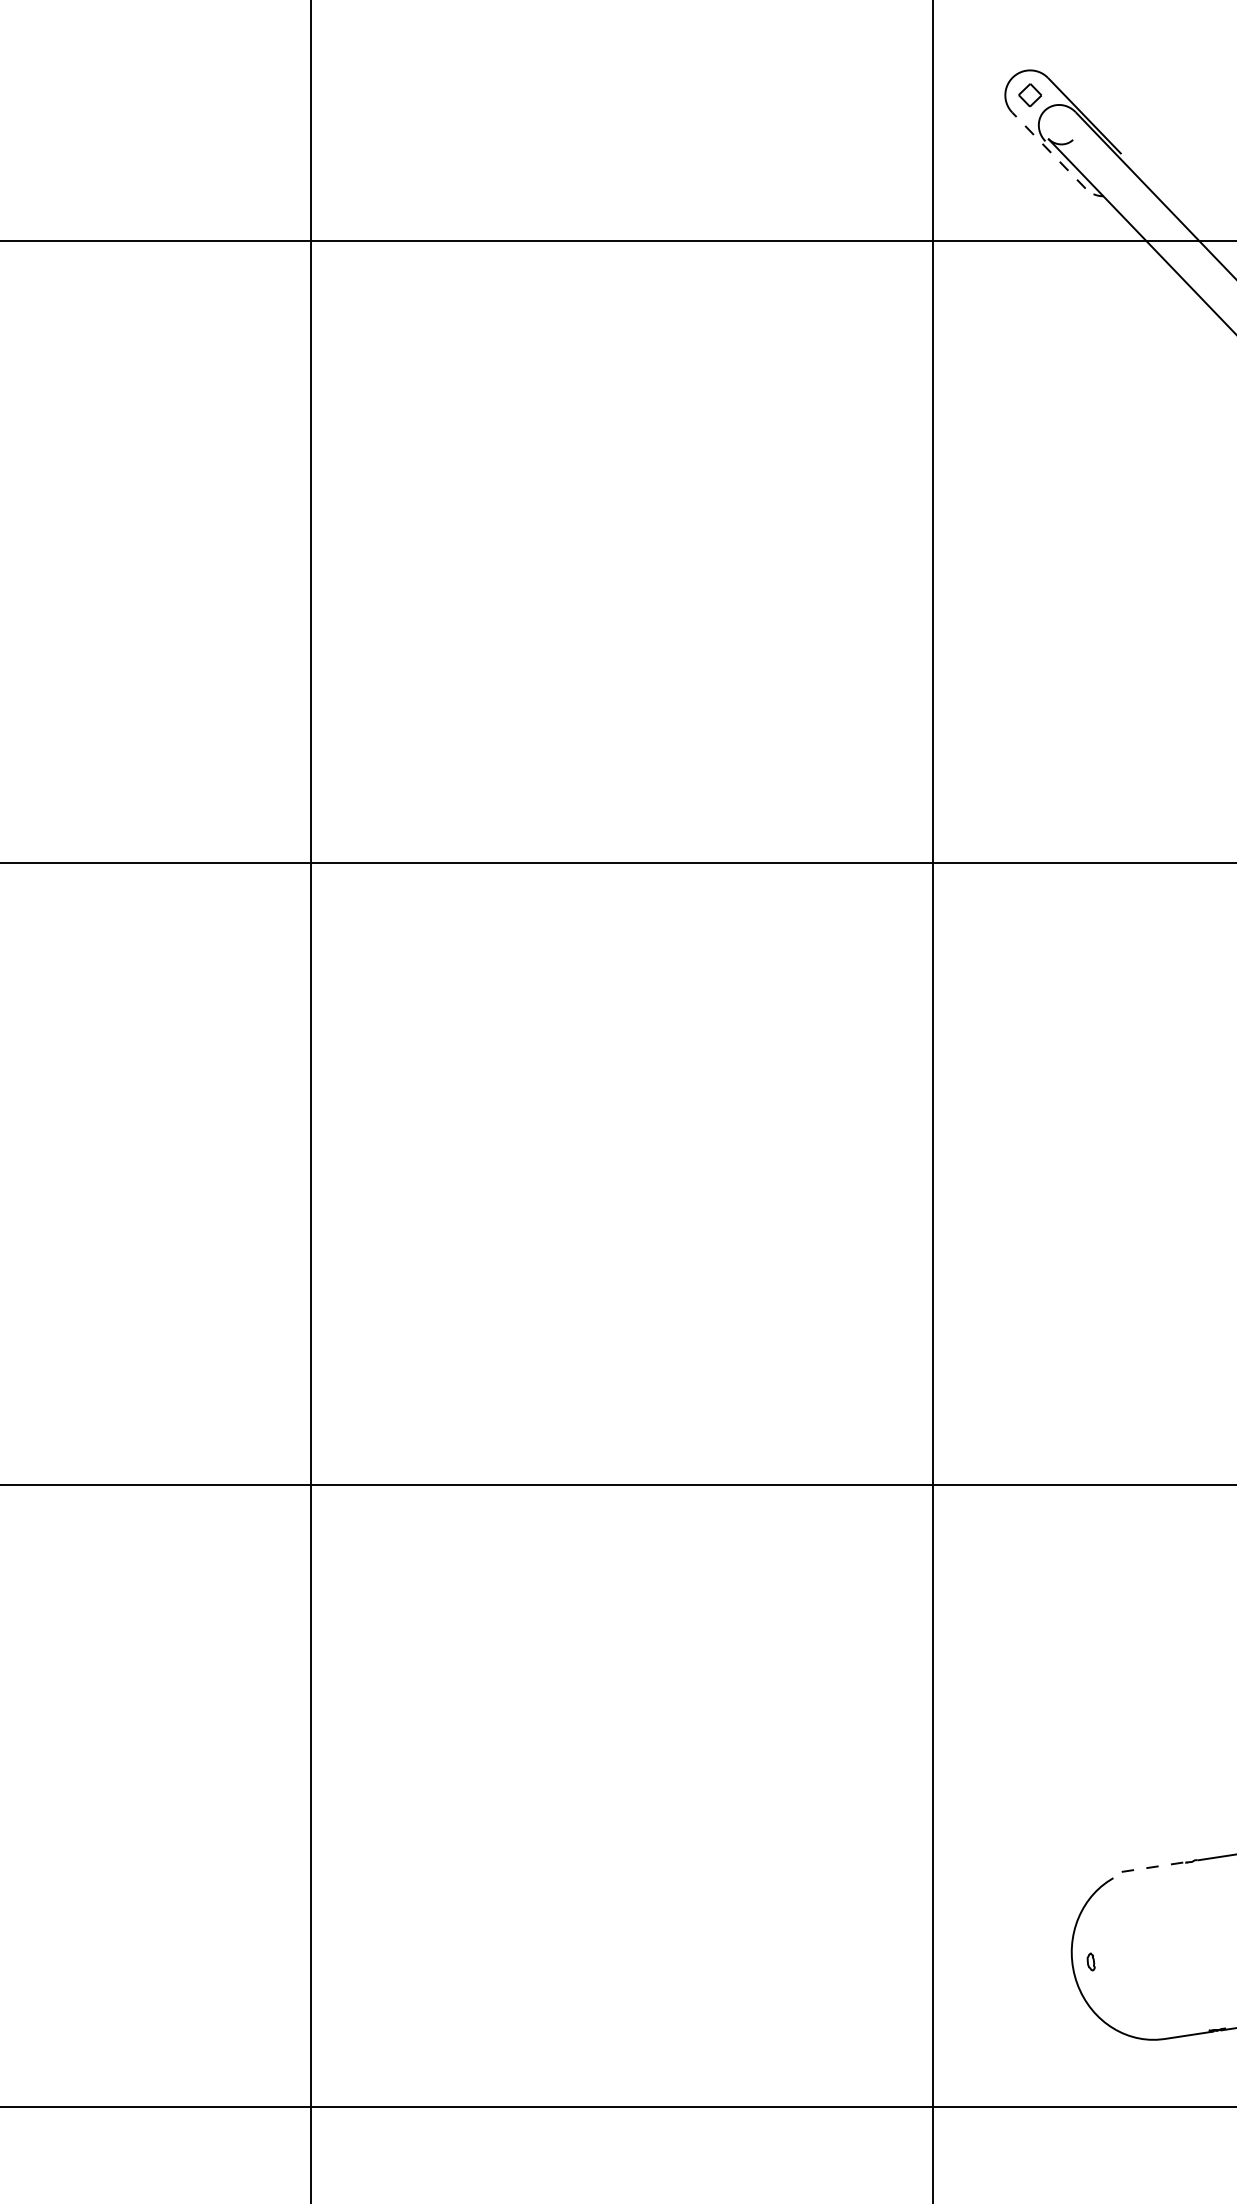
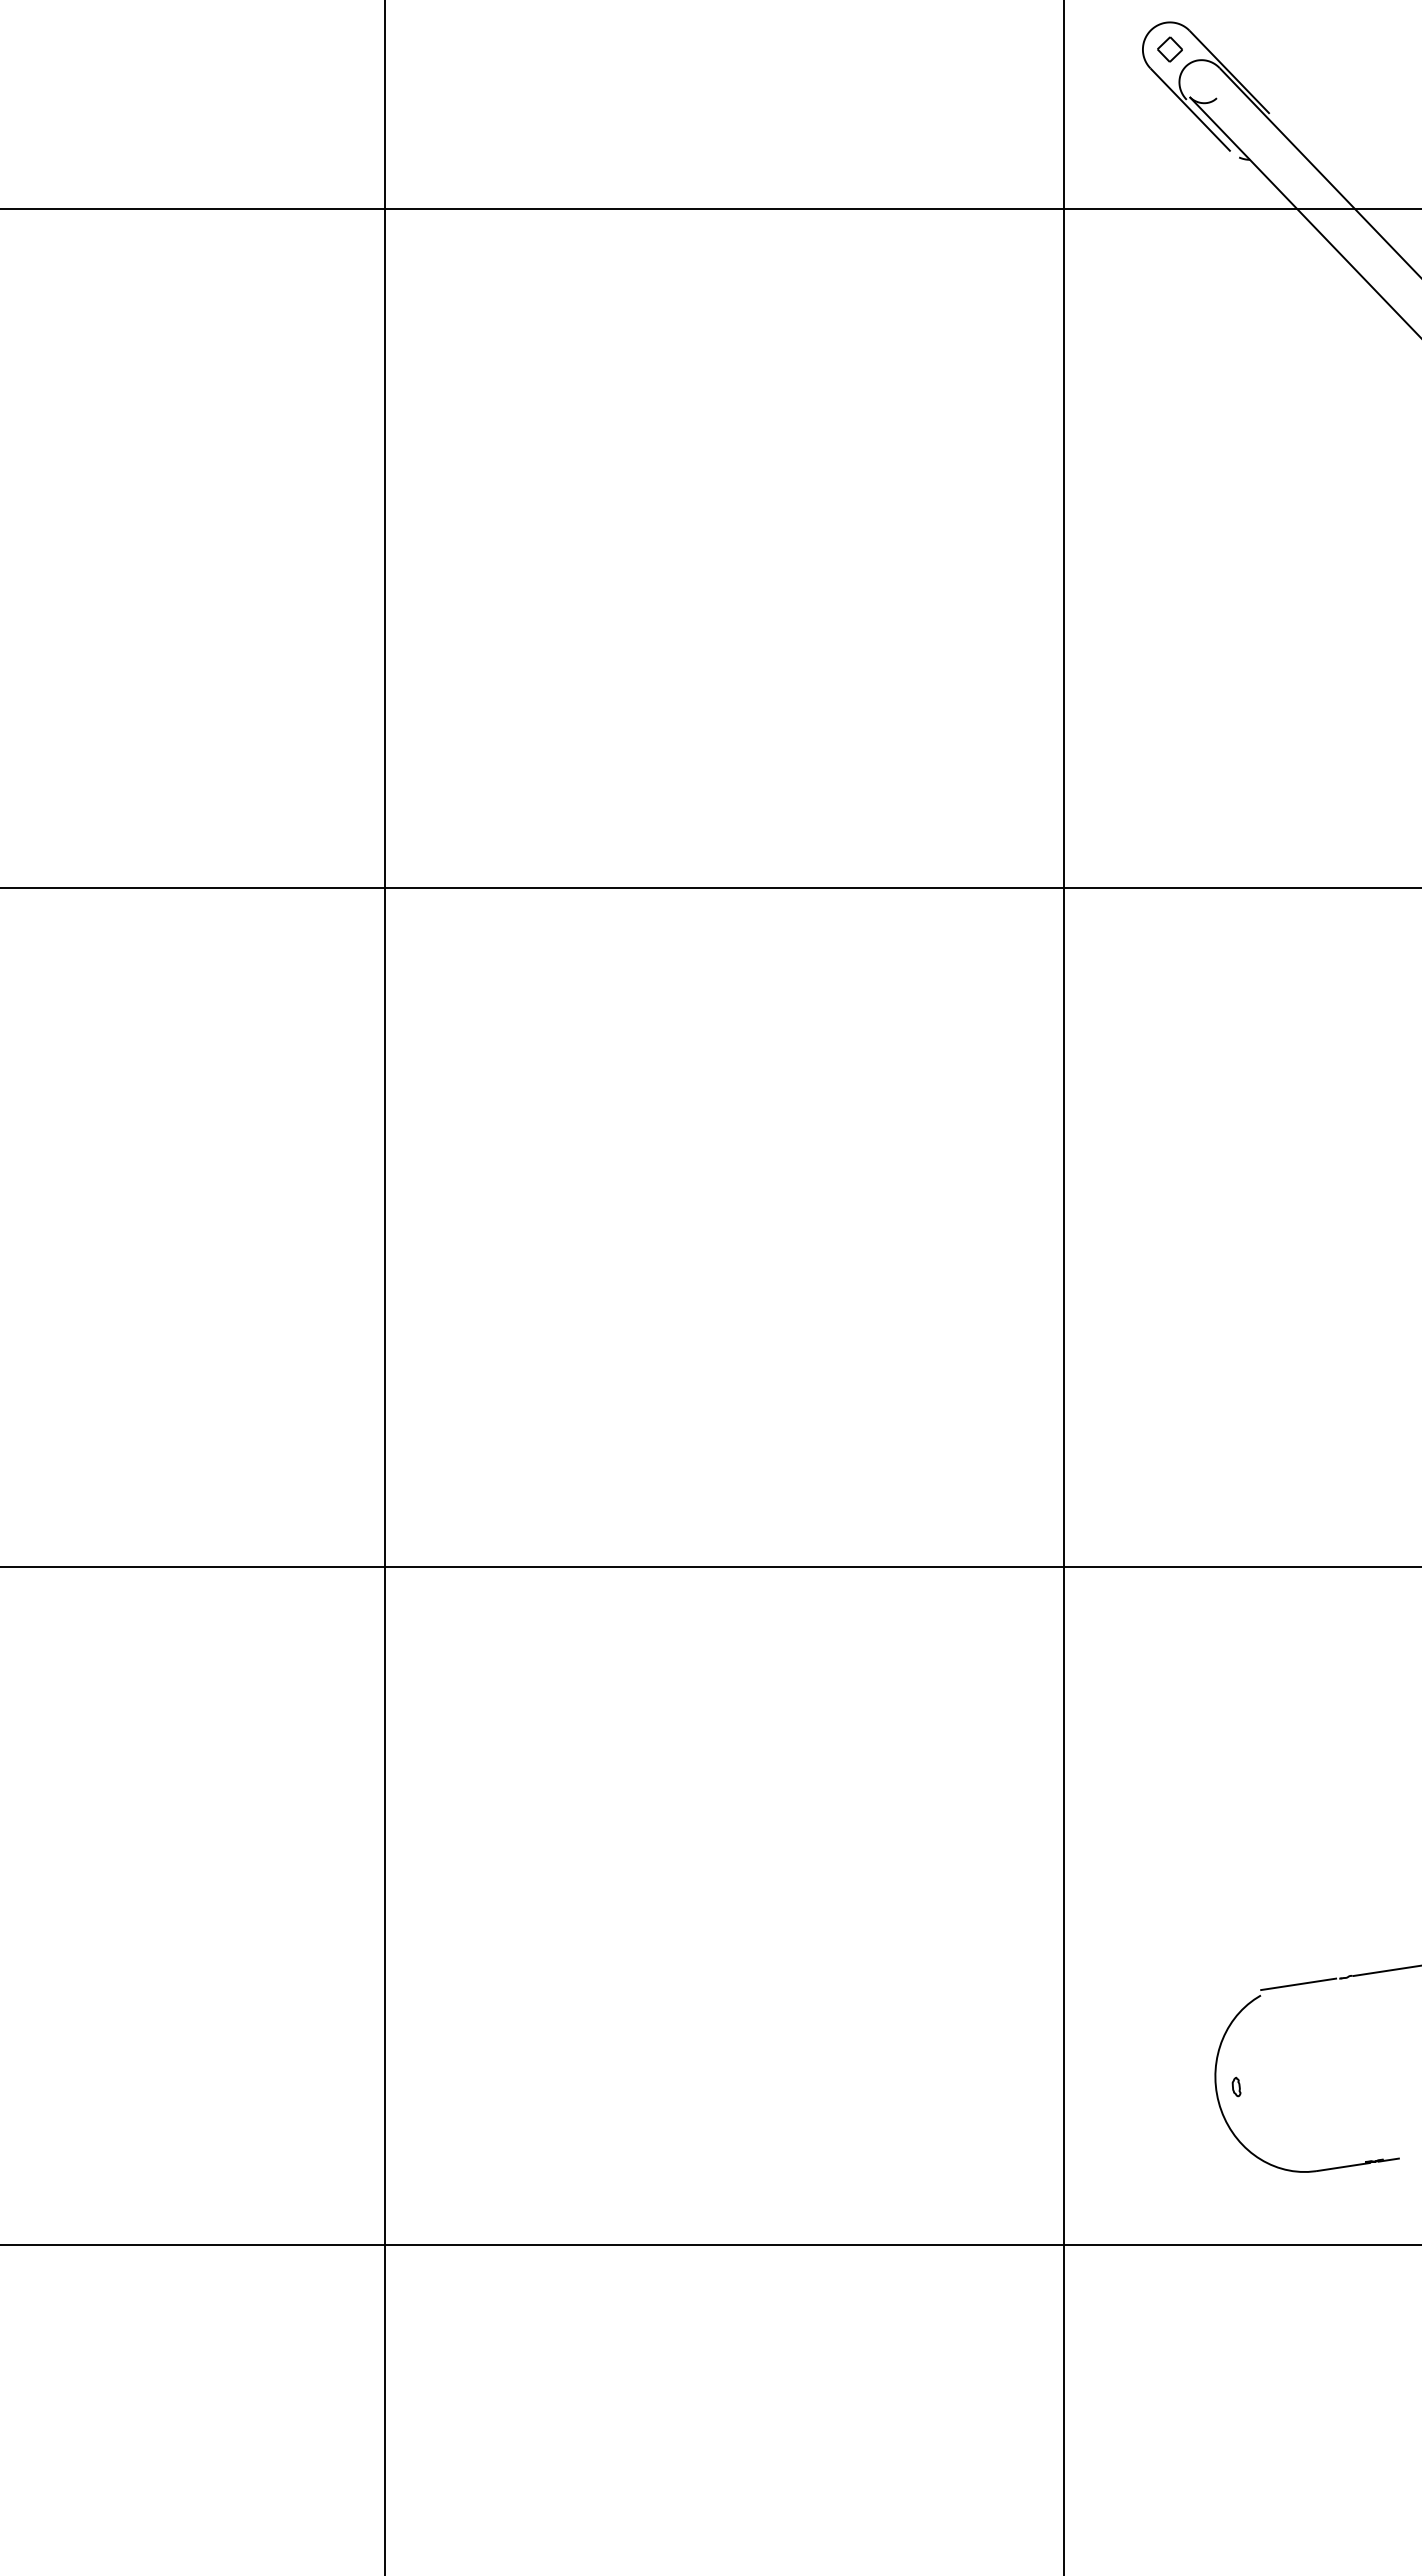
line: (1048, 150) -> (1190, 109), dashed -> solid
line: (1147, 1868) -> (1298, 1984), dashed -> solid

